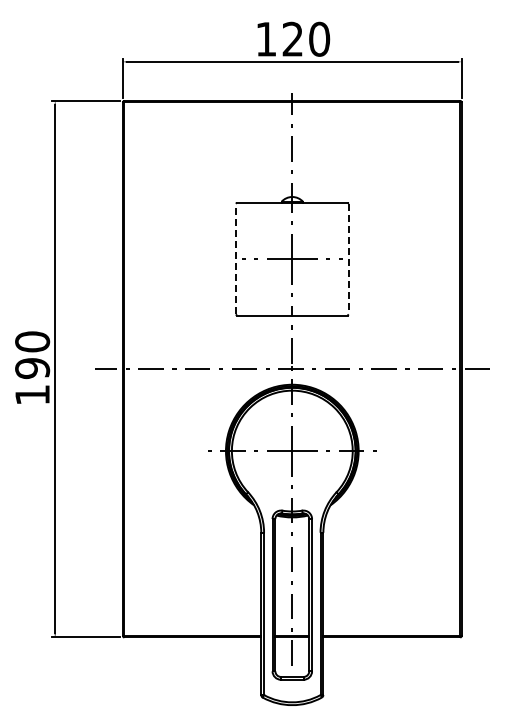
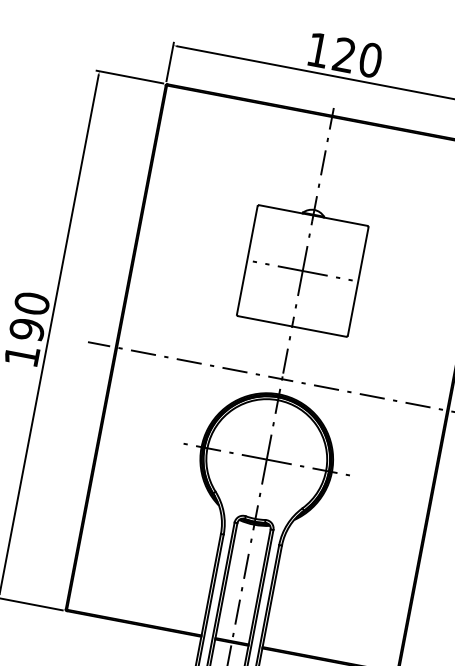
line: (235, 258) -> (247, 259), dashed -> solid
line: (348, 259) -> (357, 281), dashed -> solid

